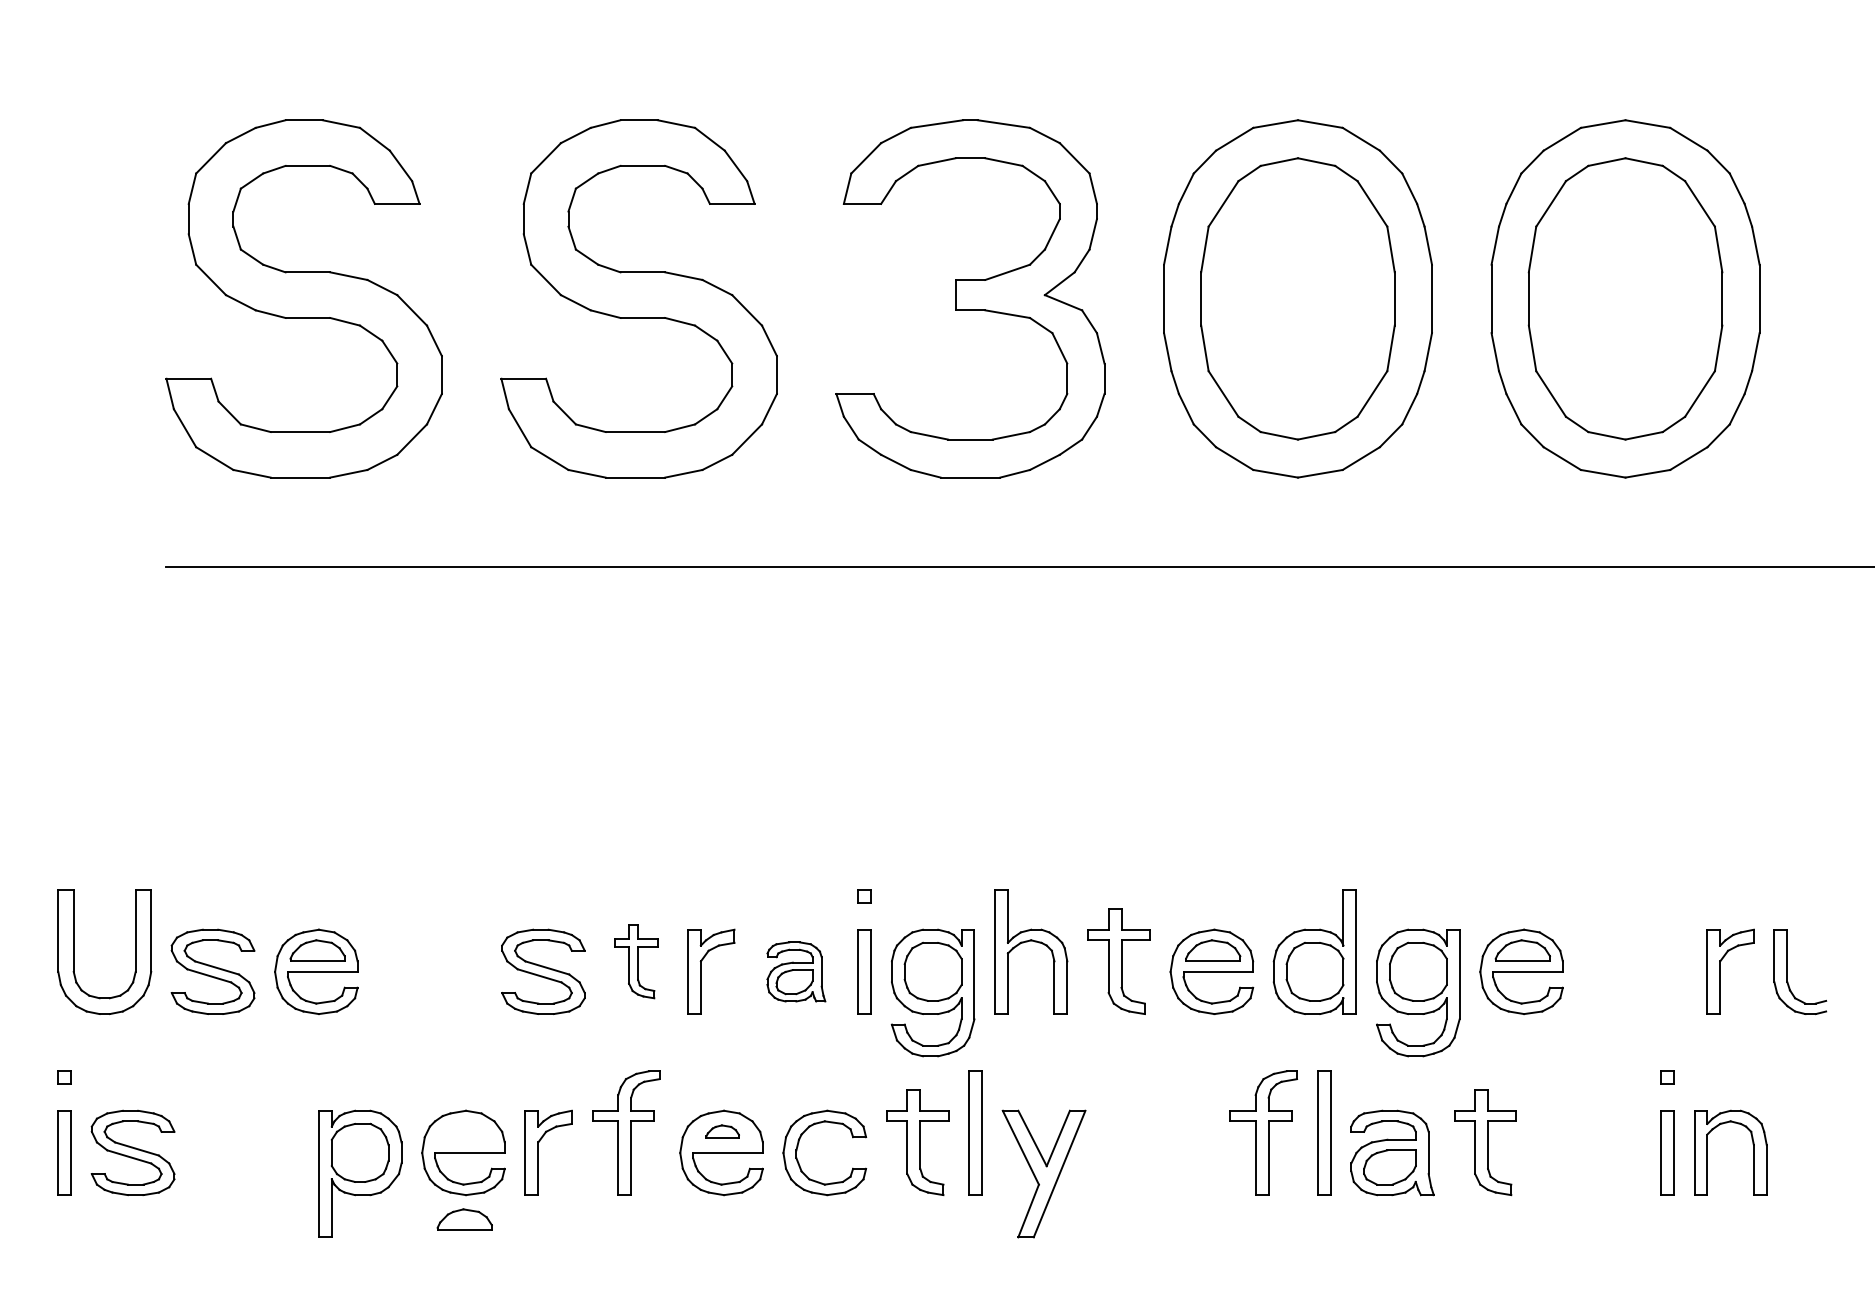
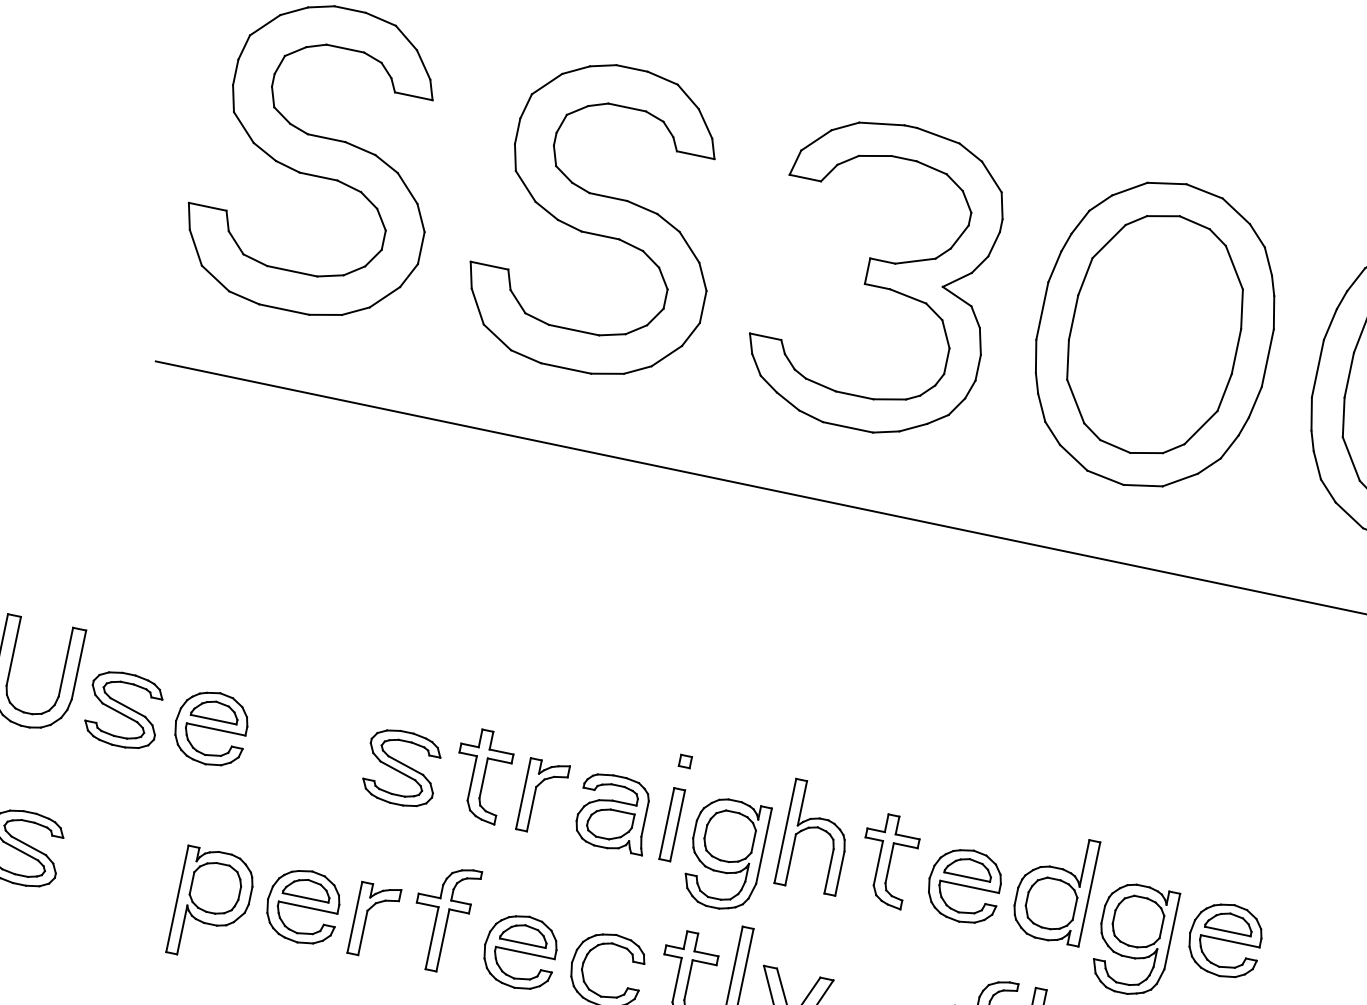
part: (635, 961) -> (481, 775), size x1.43
part: (796, 971) -> (614, 812), size x1.43
part: (722, 1131) -> (524, 933), size x1.67
part: (464, 1219) -> (307, 888), moved

